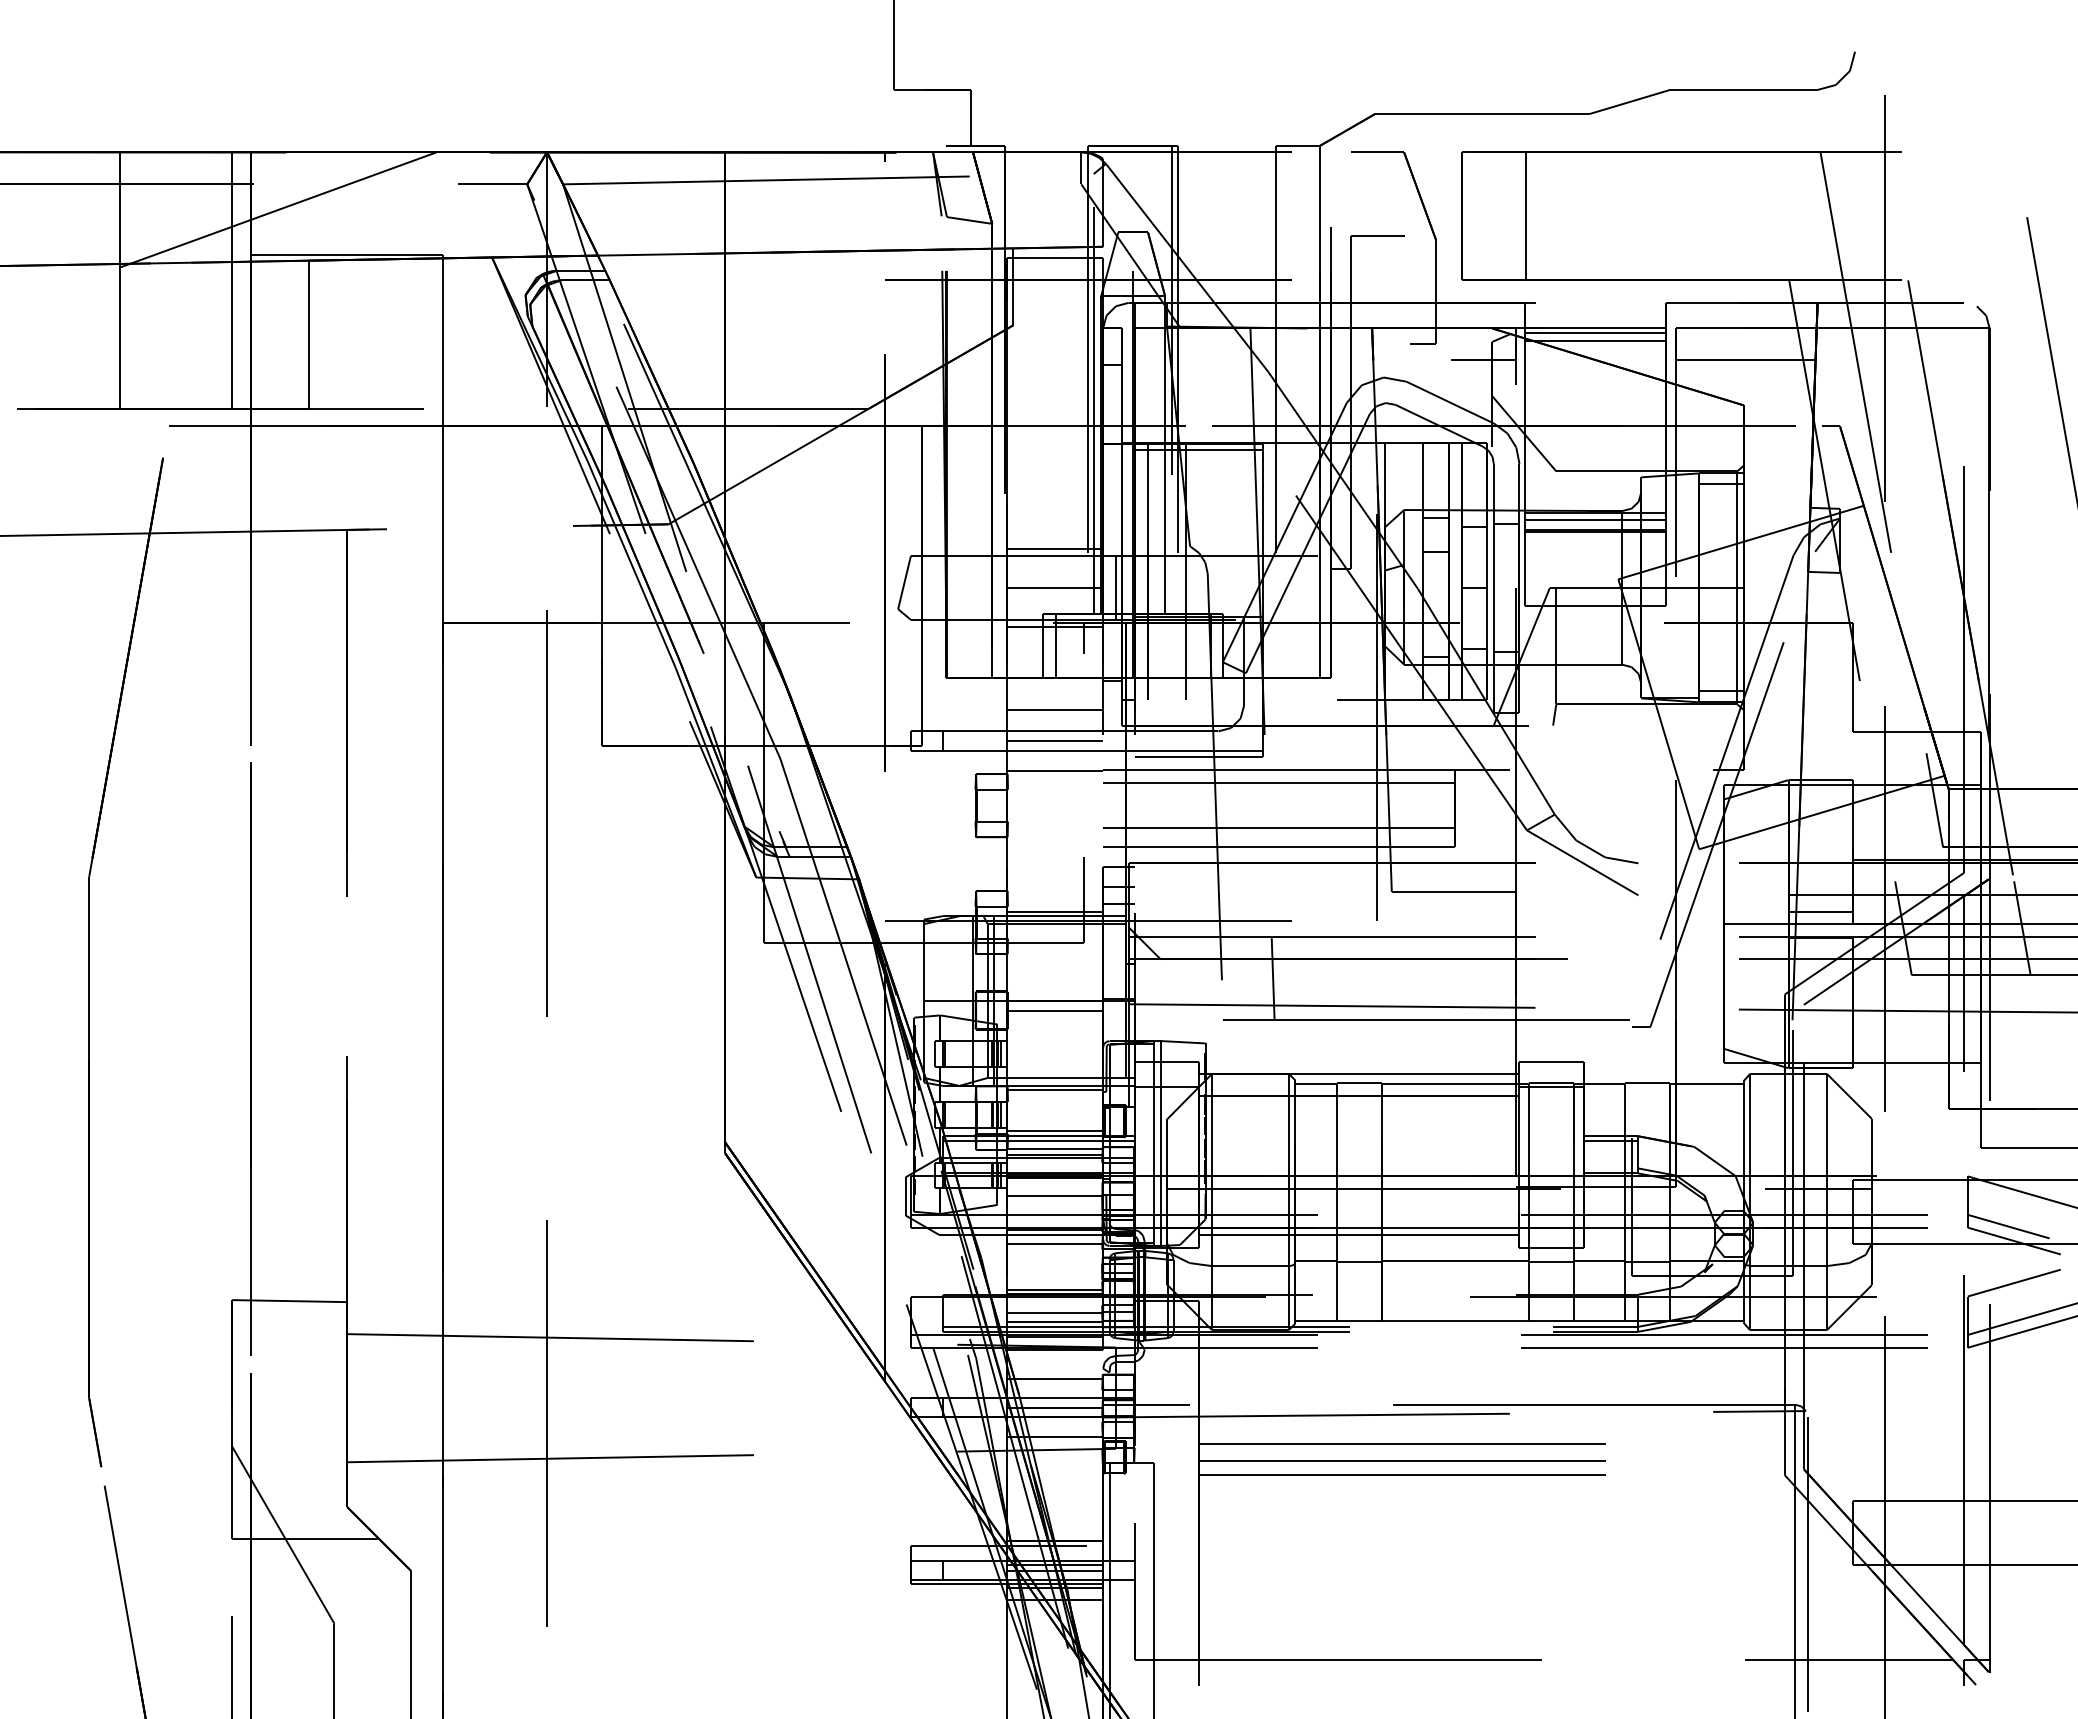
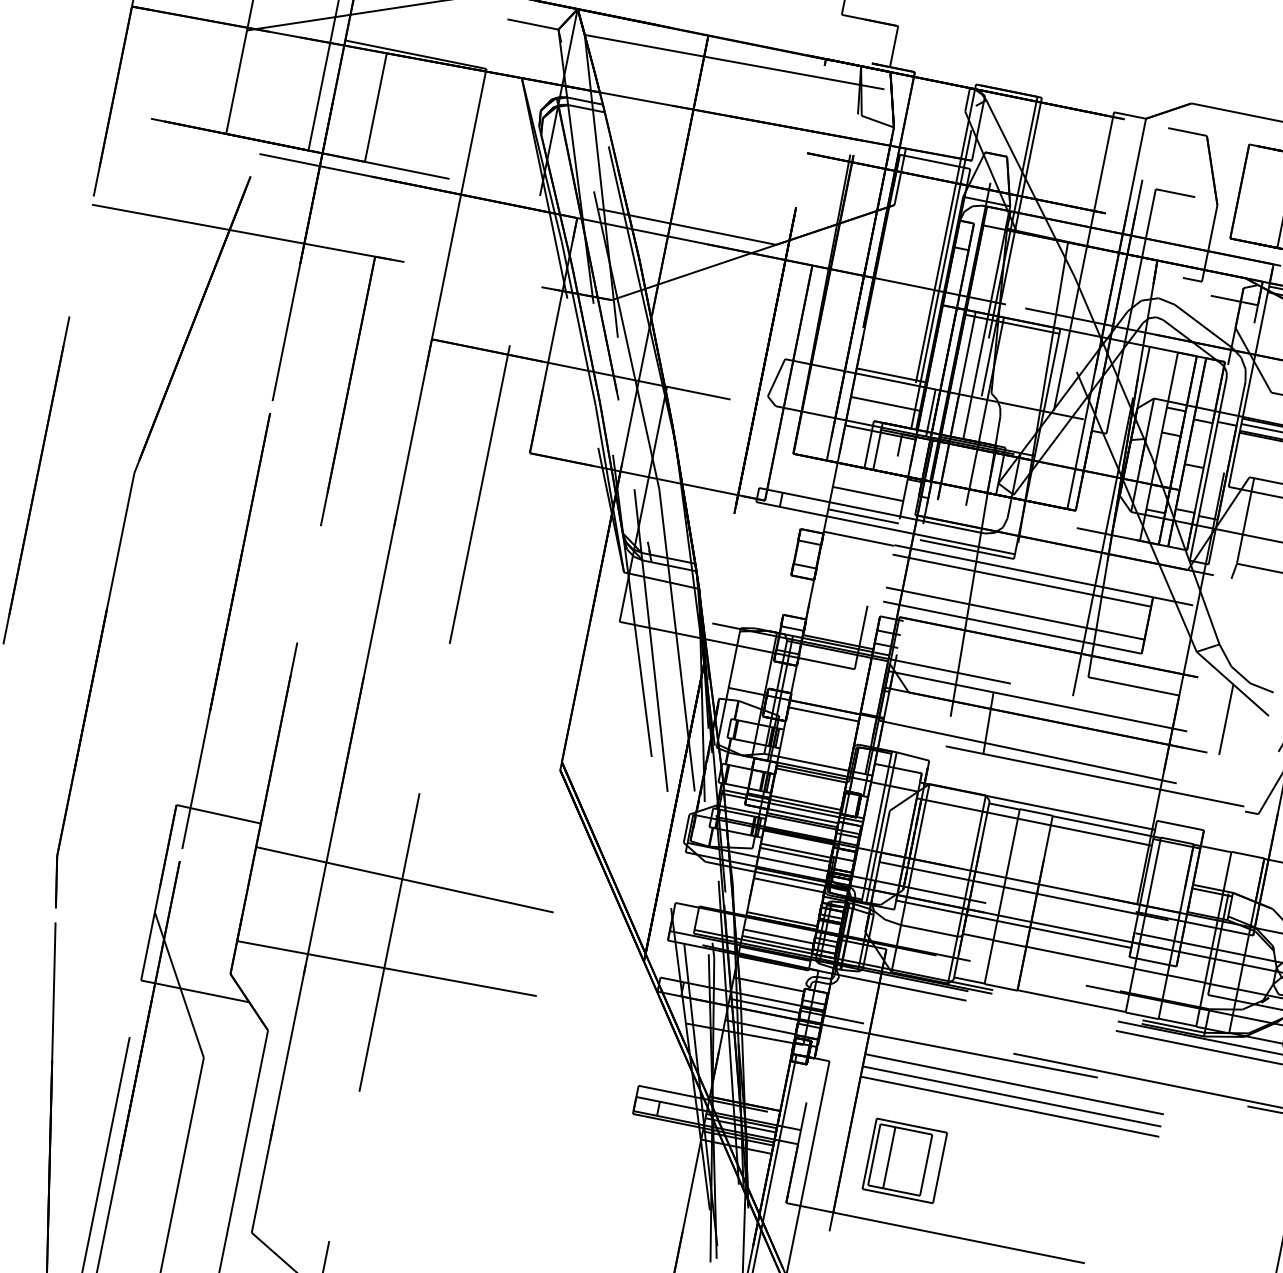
line: (1583, 911) -> (1226, 719), added
line: (1055, 1093) -> (811, 775), added
line: (1055, 1202) -> (795, 855), added
part: (1278, 1573) -> (904, 1160), added

